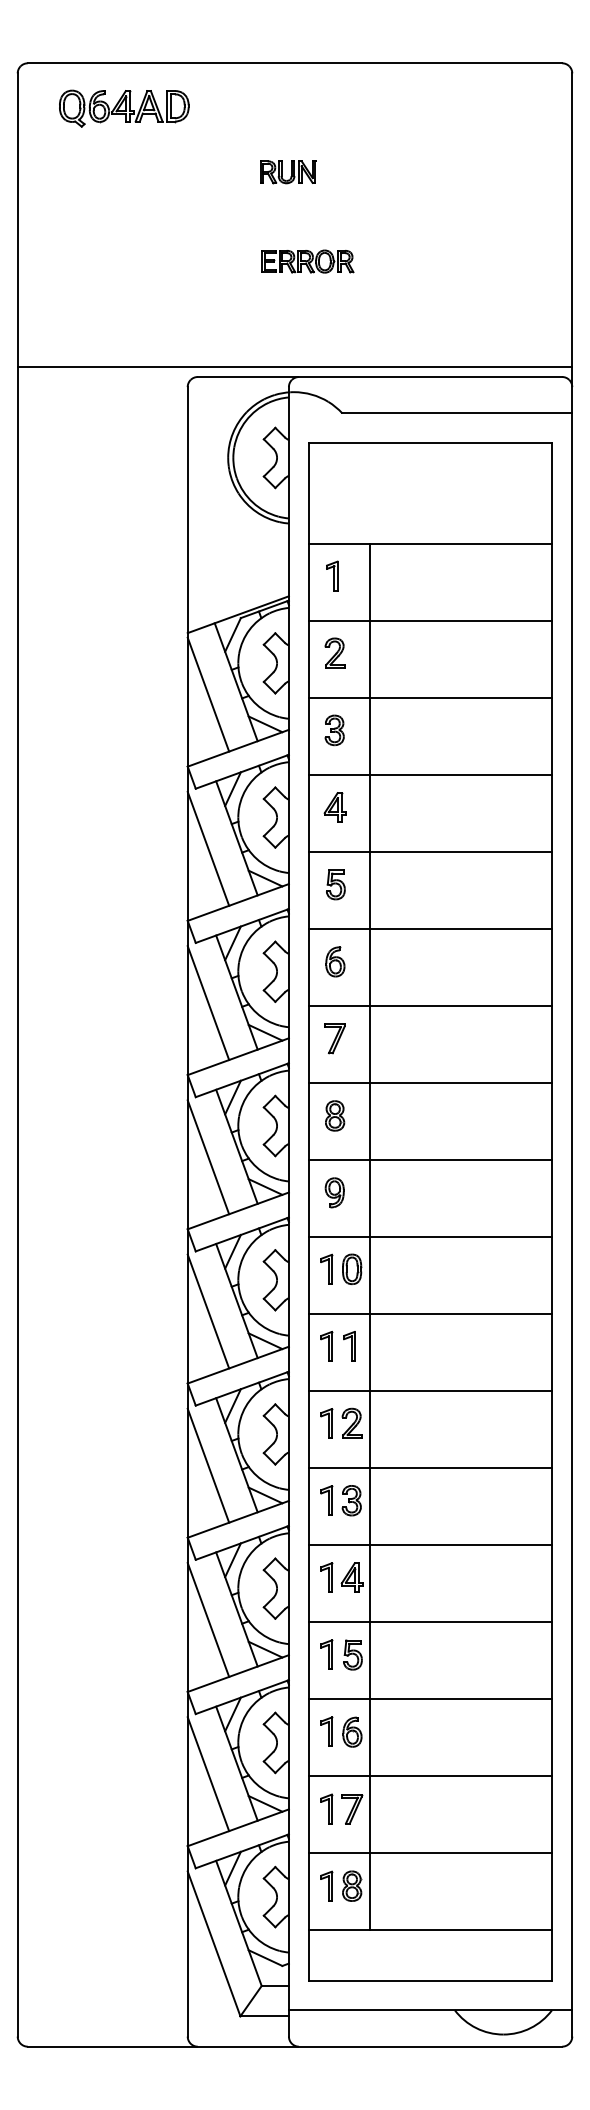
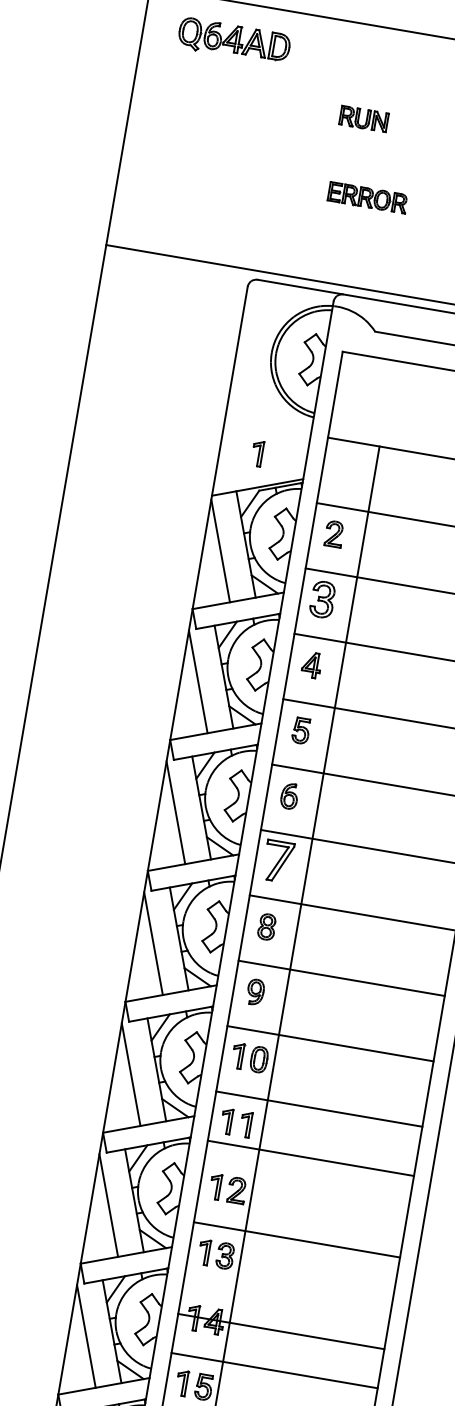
part: (332, 575) -> (257, 453), moved
part: (334, 730) -> (322, 599), size x1.4
part: (334, 1038) -> (277, 861), size x1.6
line: (430, 1391) -> (310, 1158), moved
line: (430, 1545) -> (281, 1331), moved

